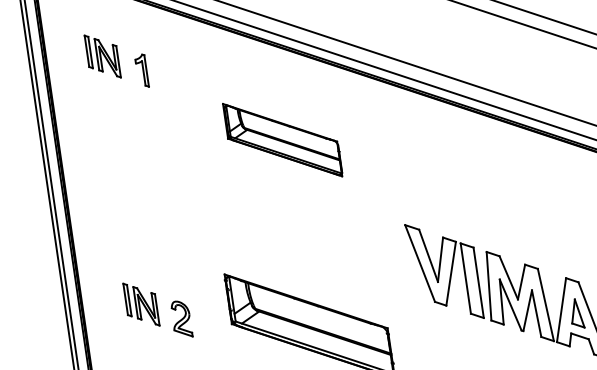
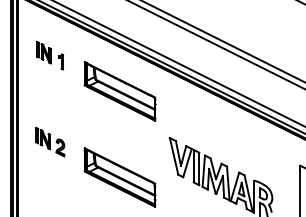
part: (117, 60) -> (50, 55), moved
part: (281, 140) -> (119, 91), size x1.43
part: (158, 310) -> (50, 142), moved

